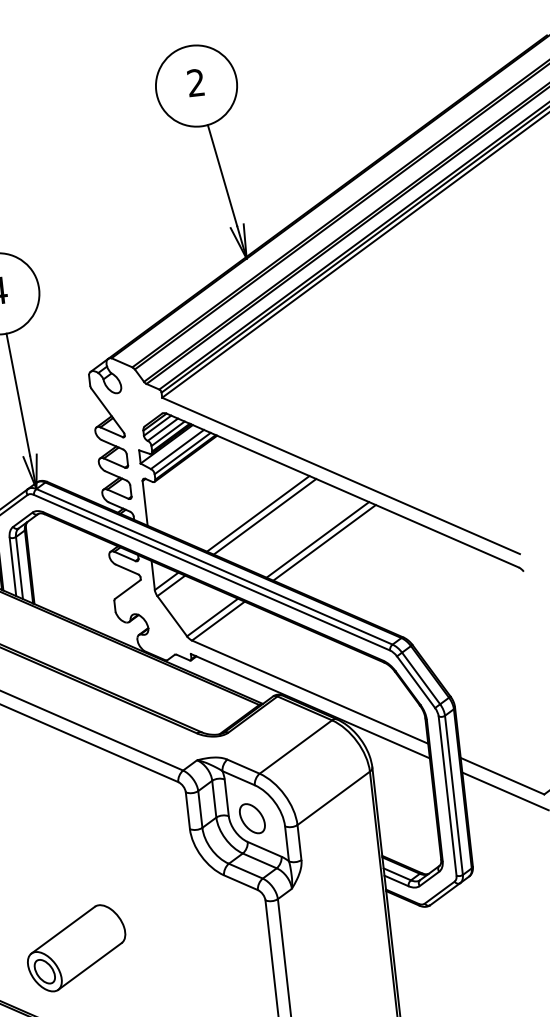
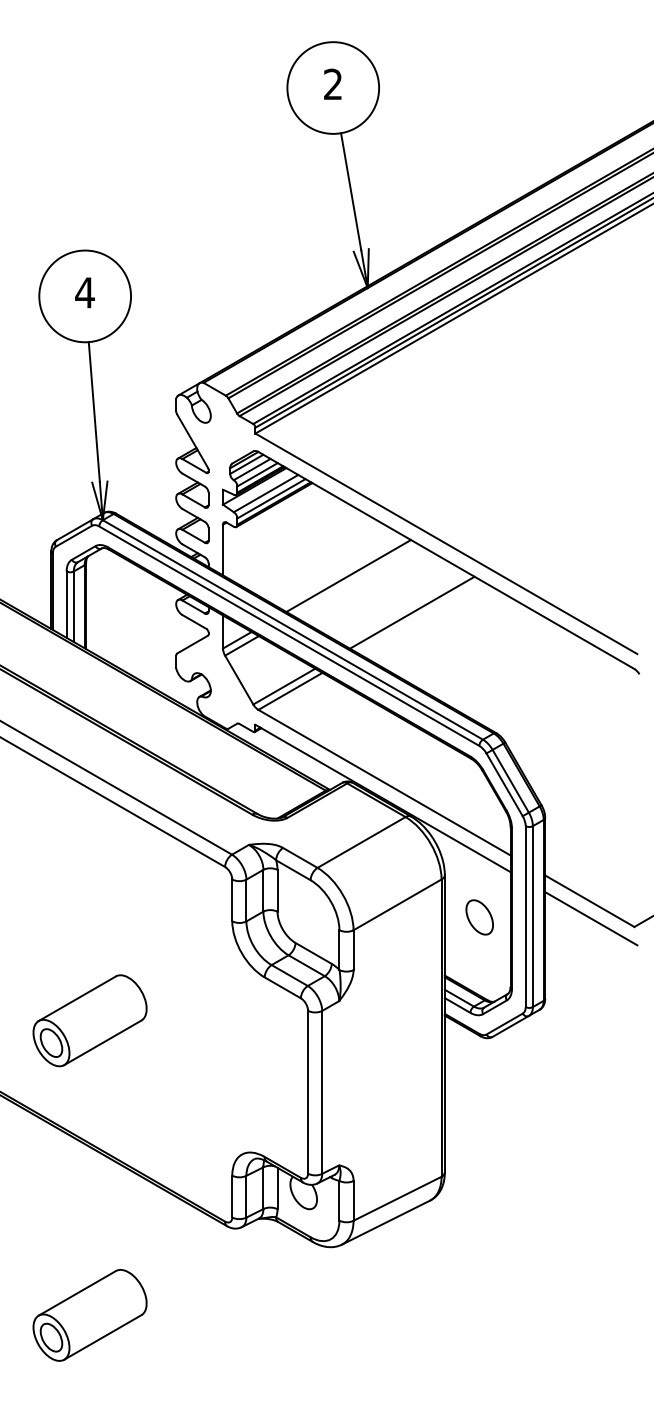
line: (264, 517) -> (355, 580), removed
line: (324, 542) -> (419, 616), removed
part: (252, 818) -> (479, 917), moved
part: (76, 948) -> (89, 1020), moved

